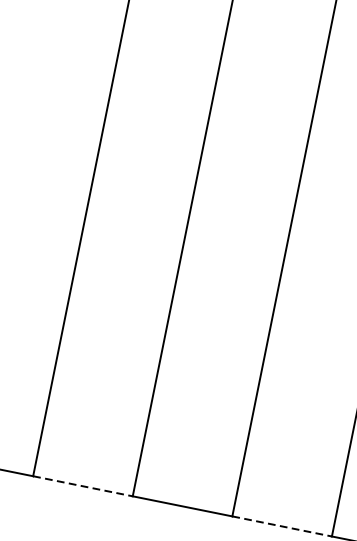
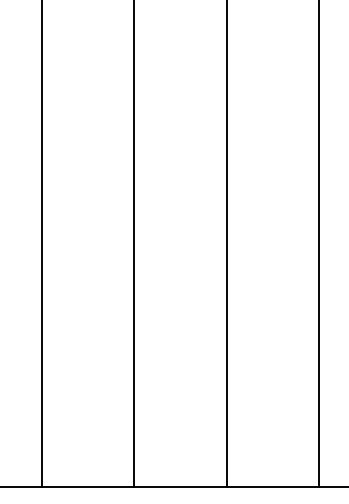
line: (83, 486) -> (88, 486), dashed -> solid
line: (283, 526) -> (273, 486), dashed -> solid

